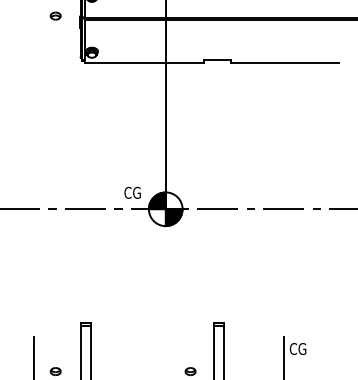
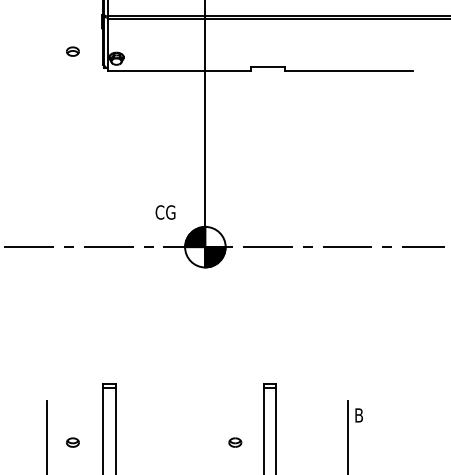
part: (55, 15) -> (72, 51), moved
text: (132, 192) -> (165, 212), moved
text: (297, 349) -> (364, 415), CG -> B

